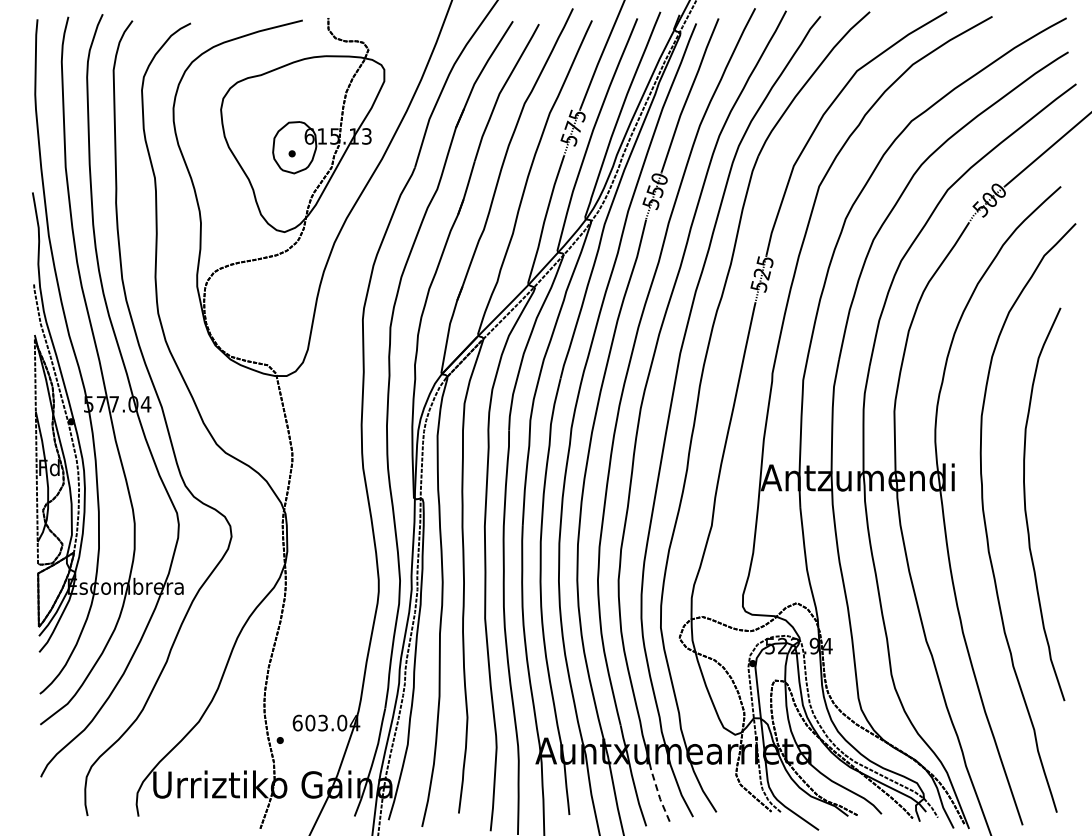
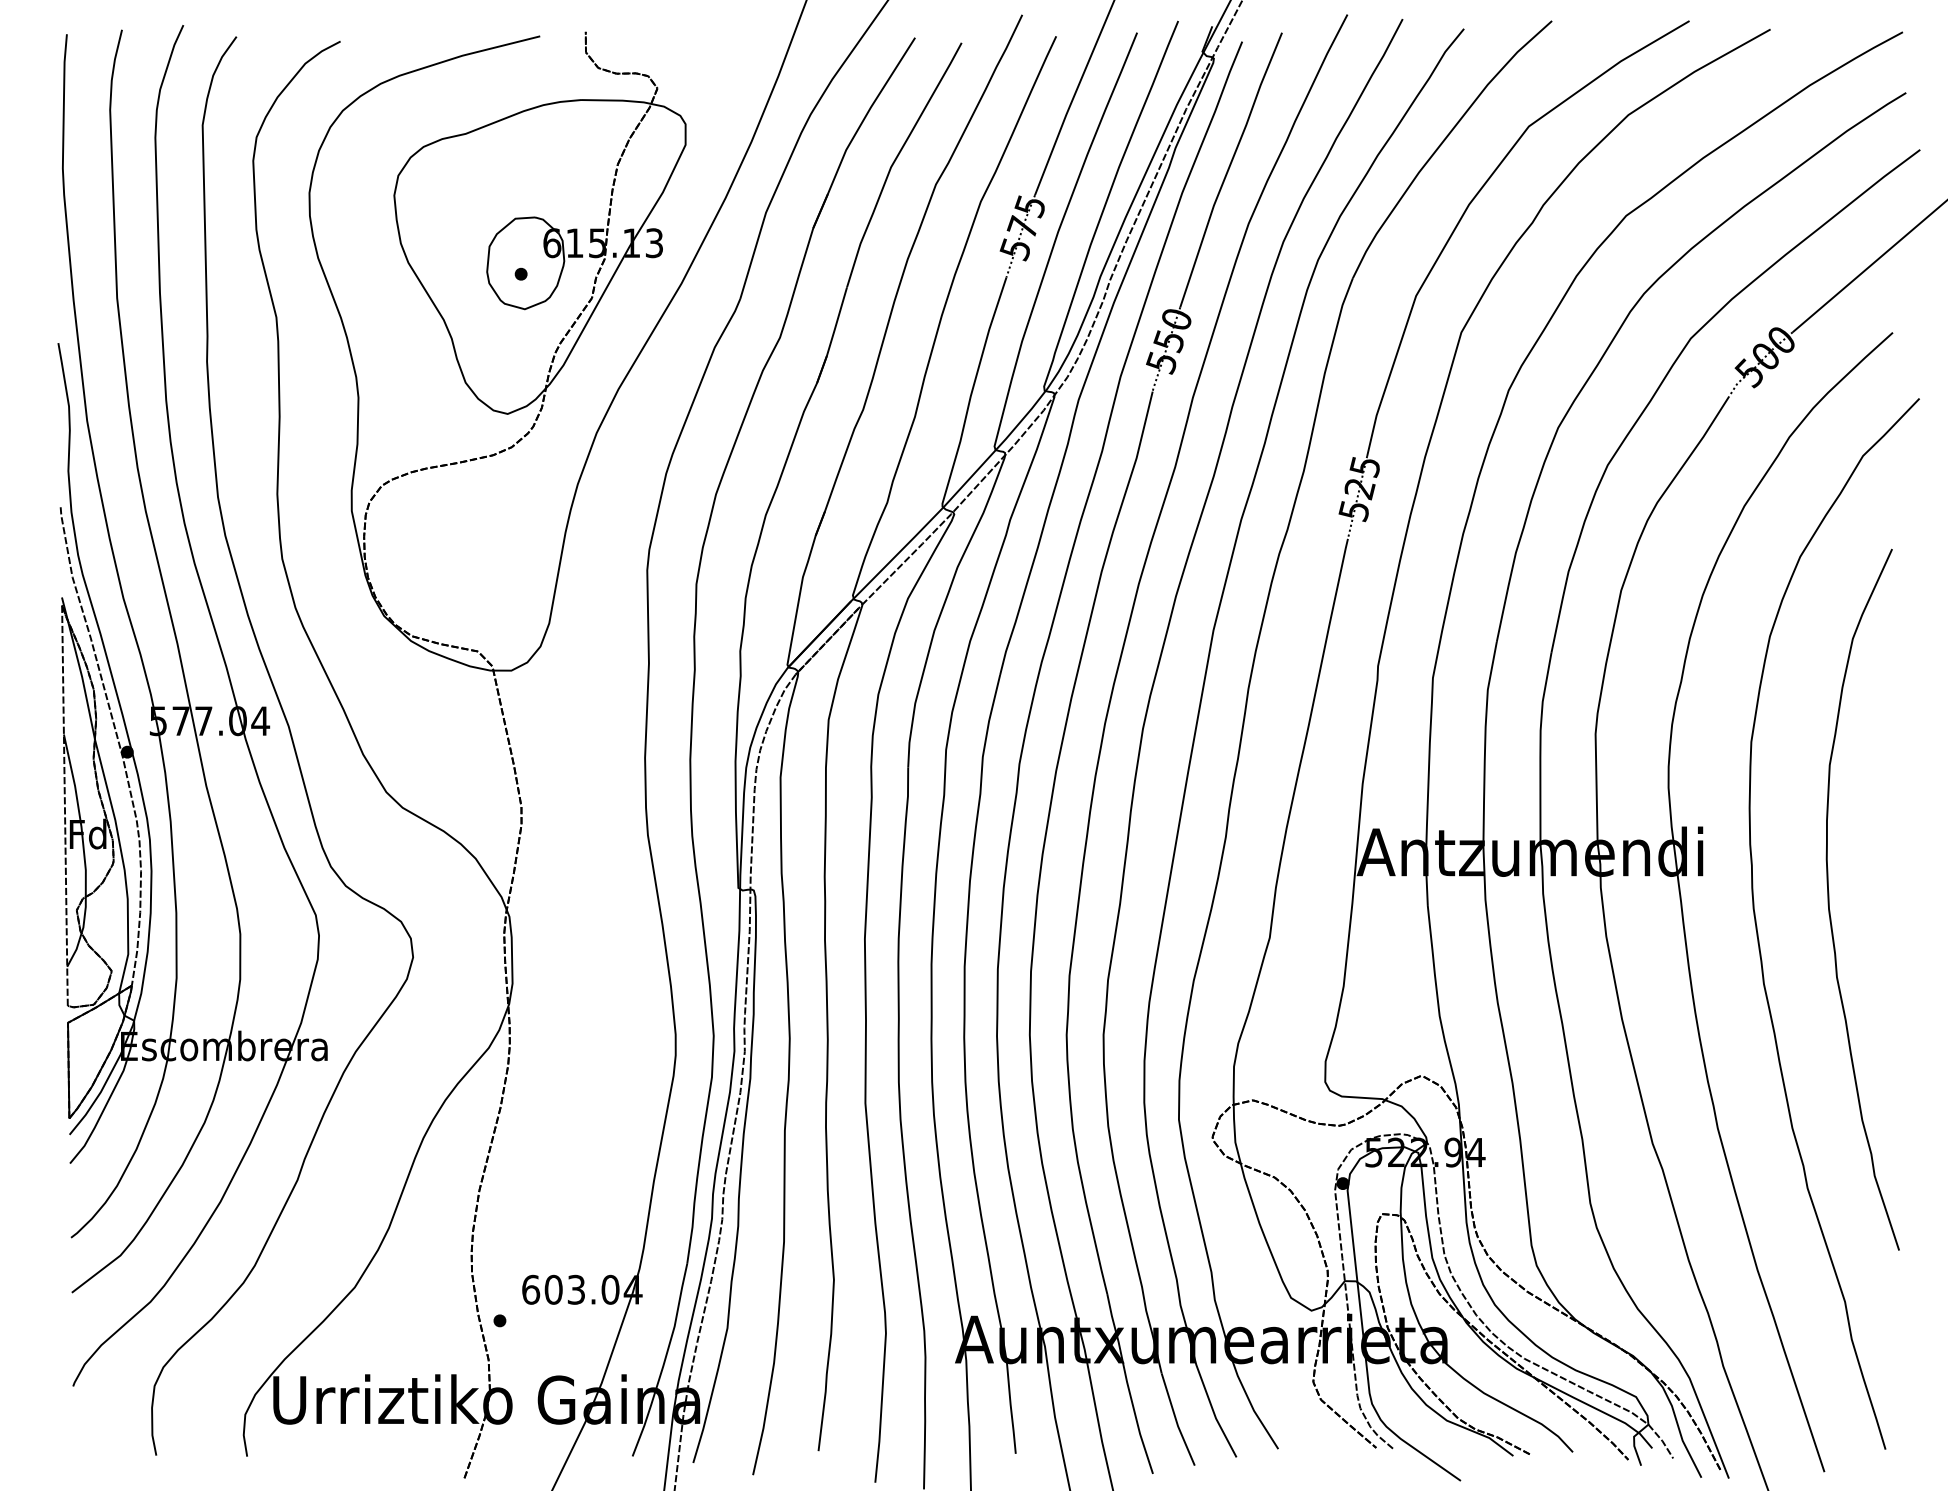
line: (659, 795) -> (1176, 1418), dashed -> solid

